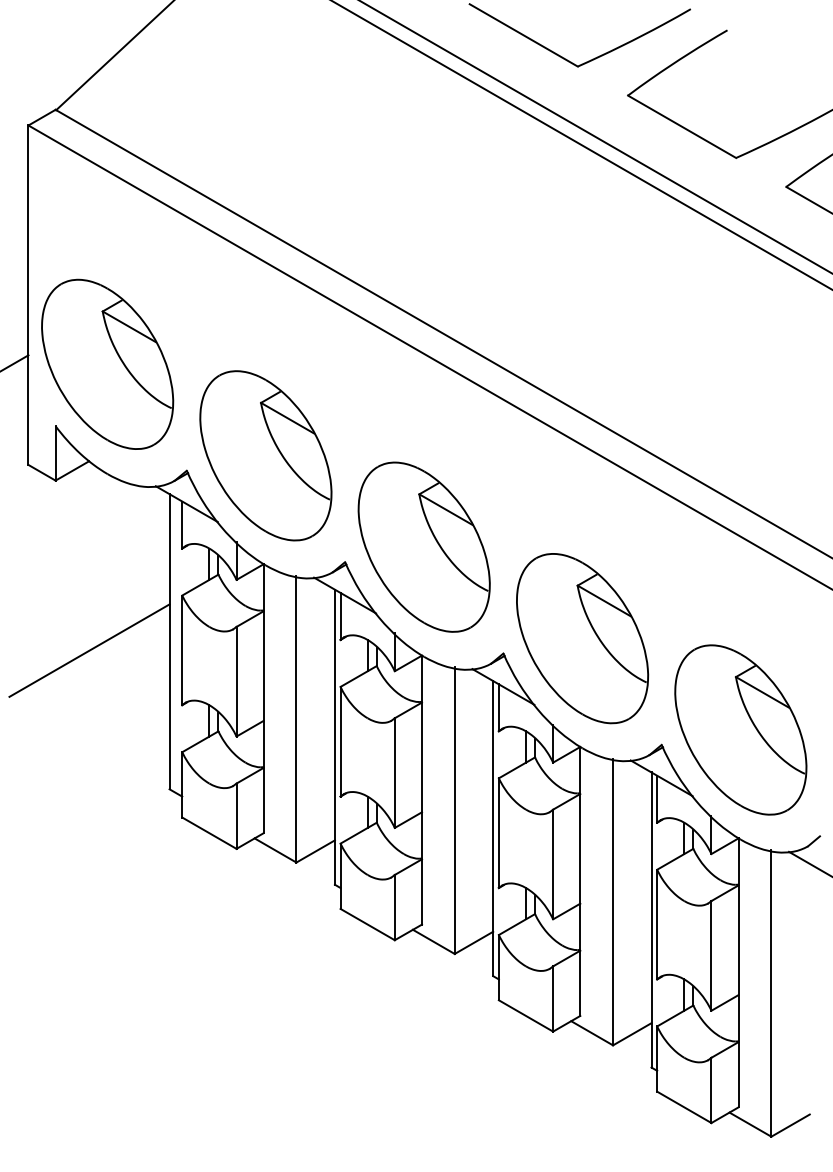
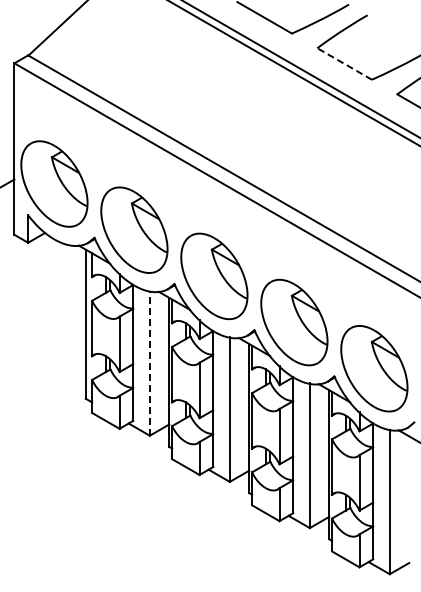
line: (681, 127) -> (344, 64), solid -> dashed
line: (87, 650) -> (44, 328), removed
line: (295, 717) -> (149, 362), solid -> dashed

